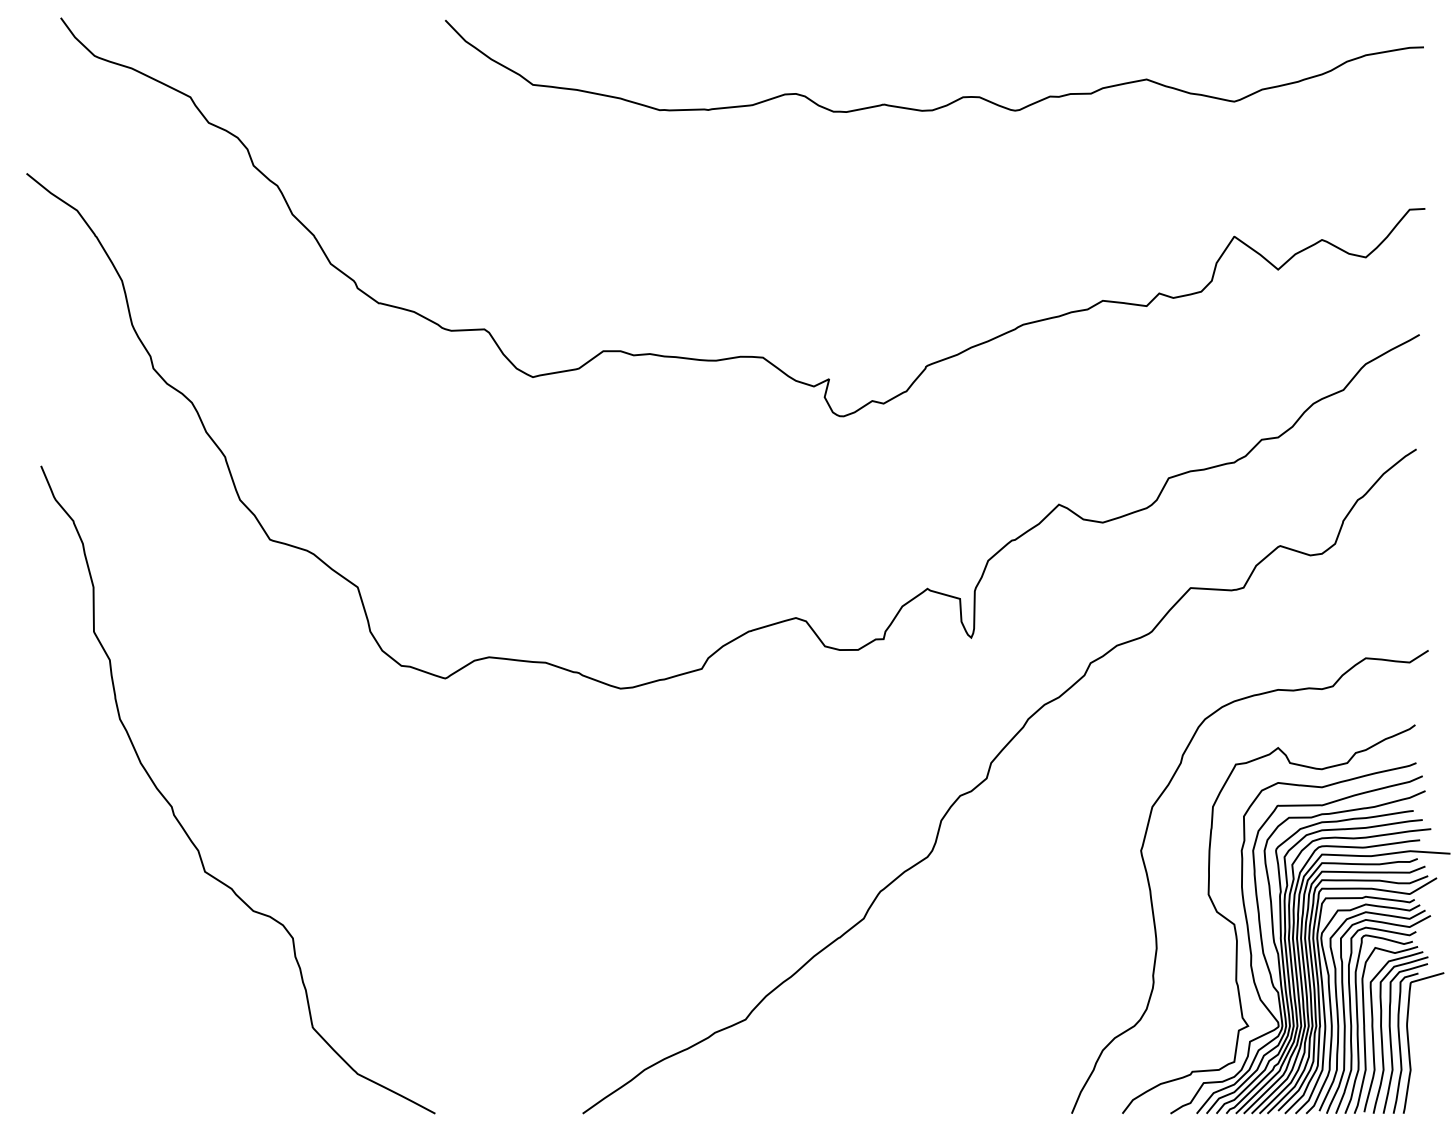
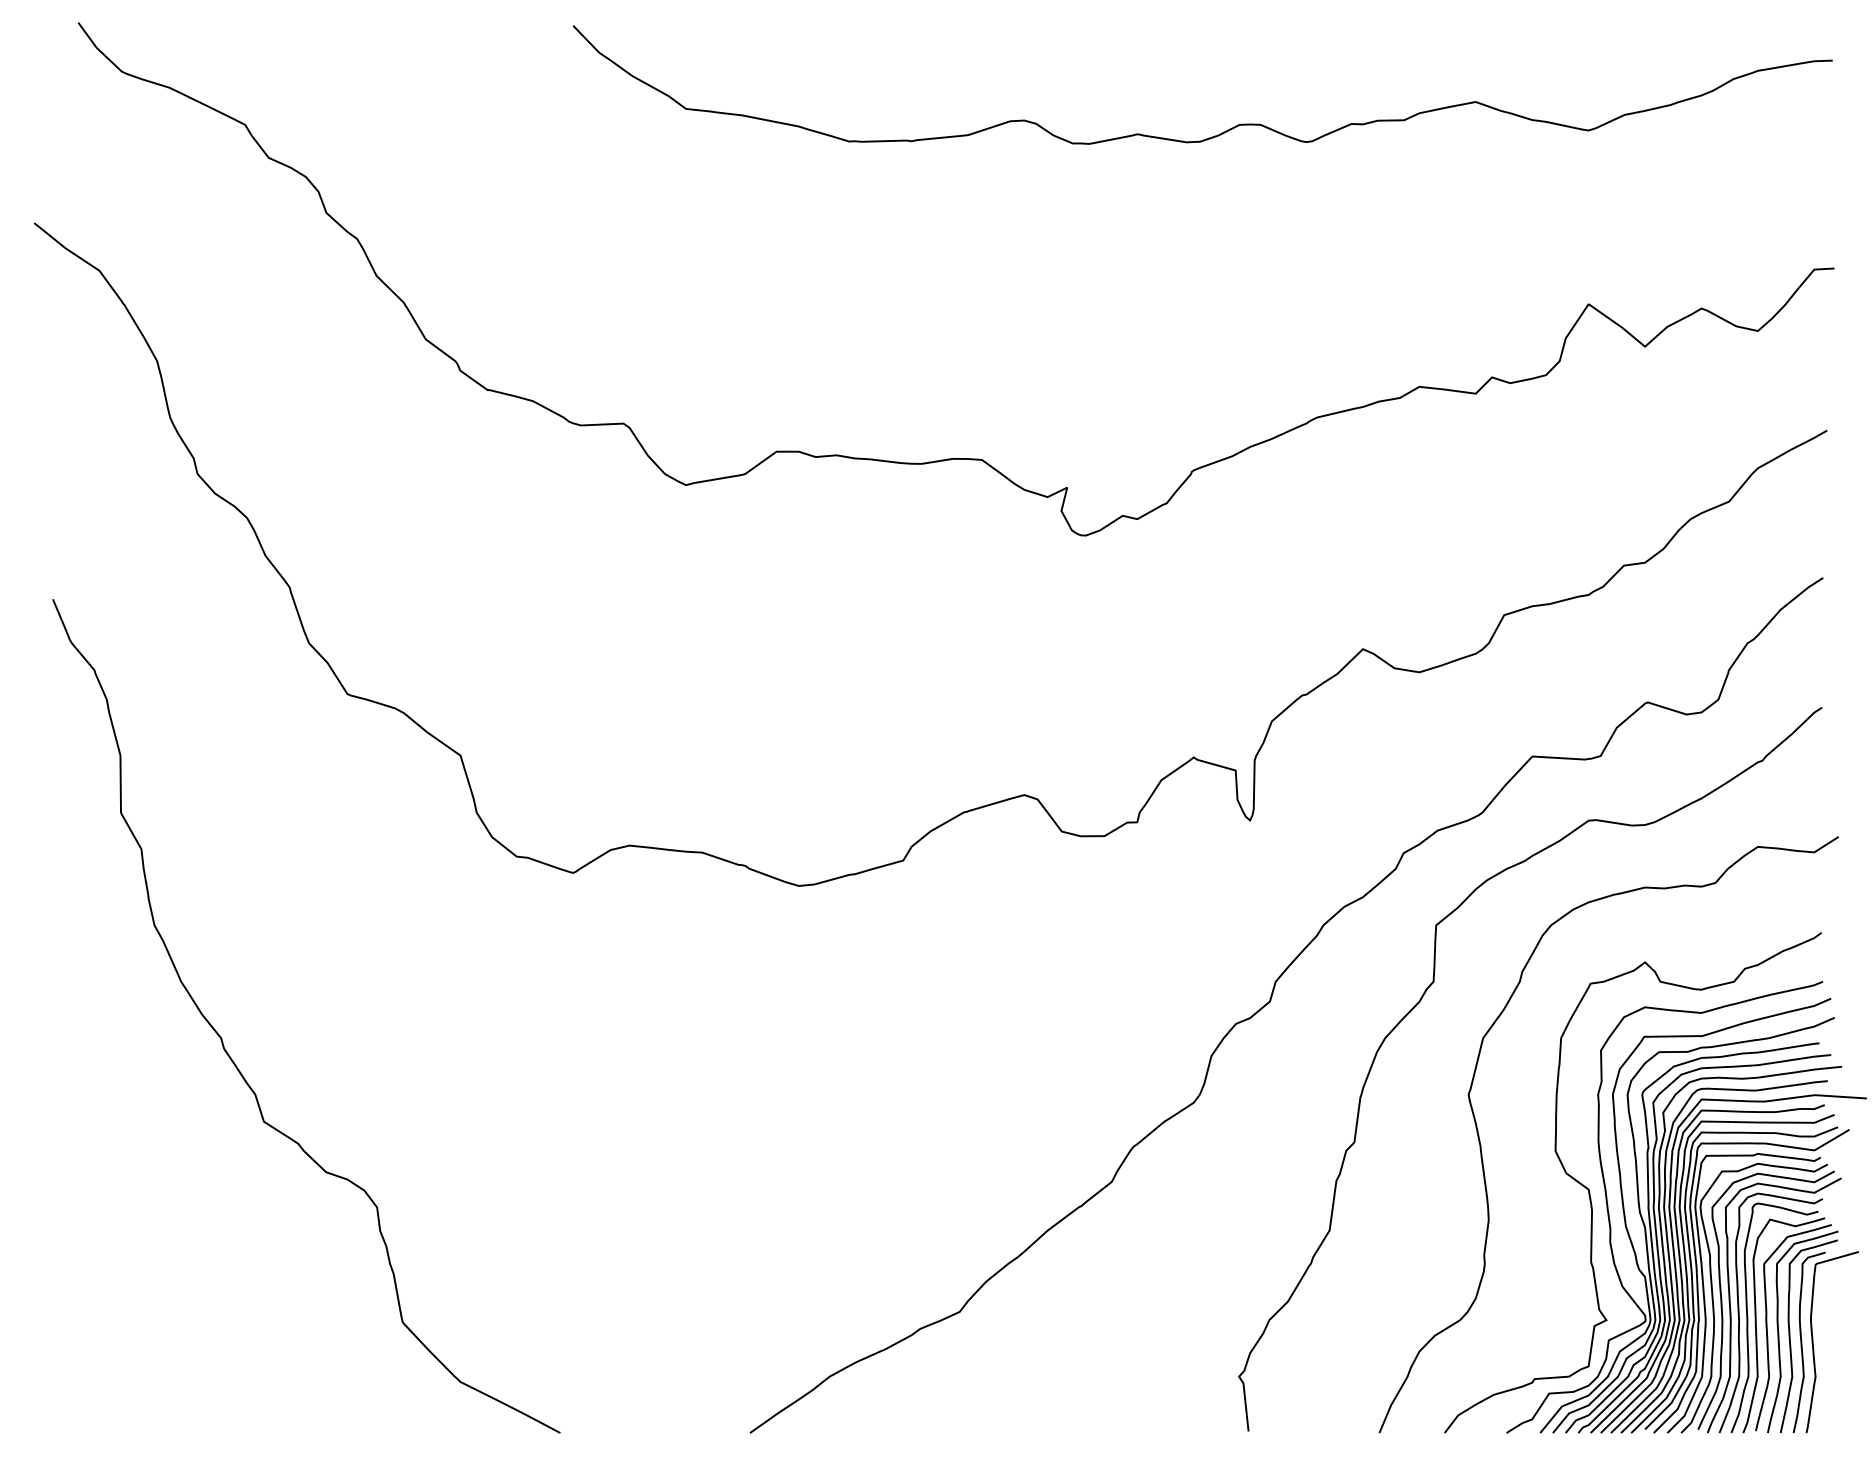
curve: (1103, 779) -> (1420, 1002), added

